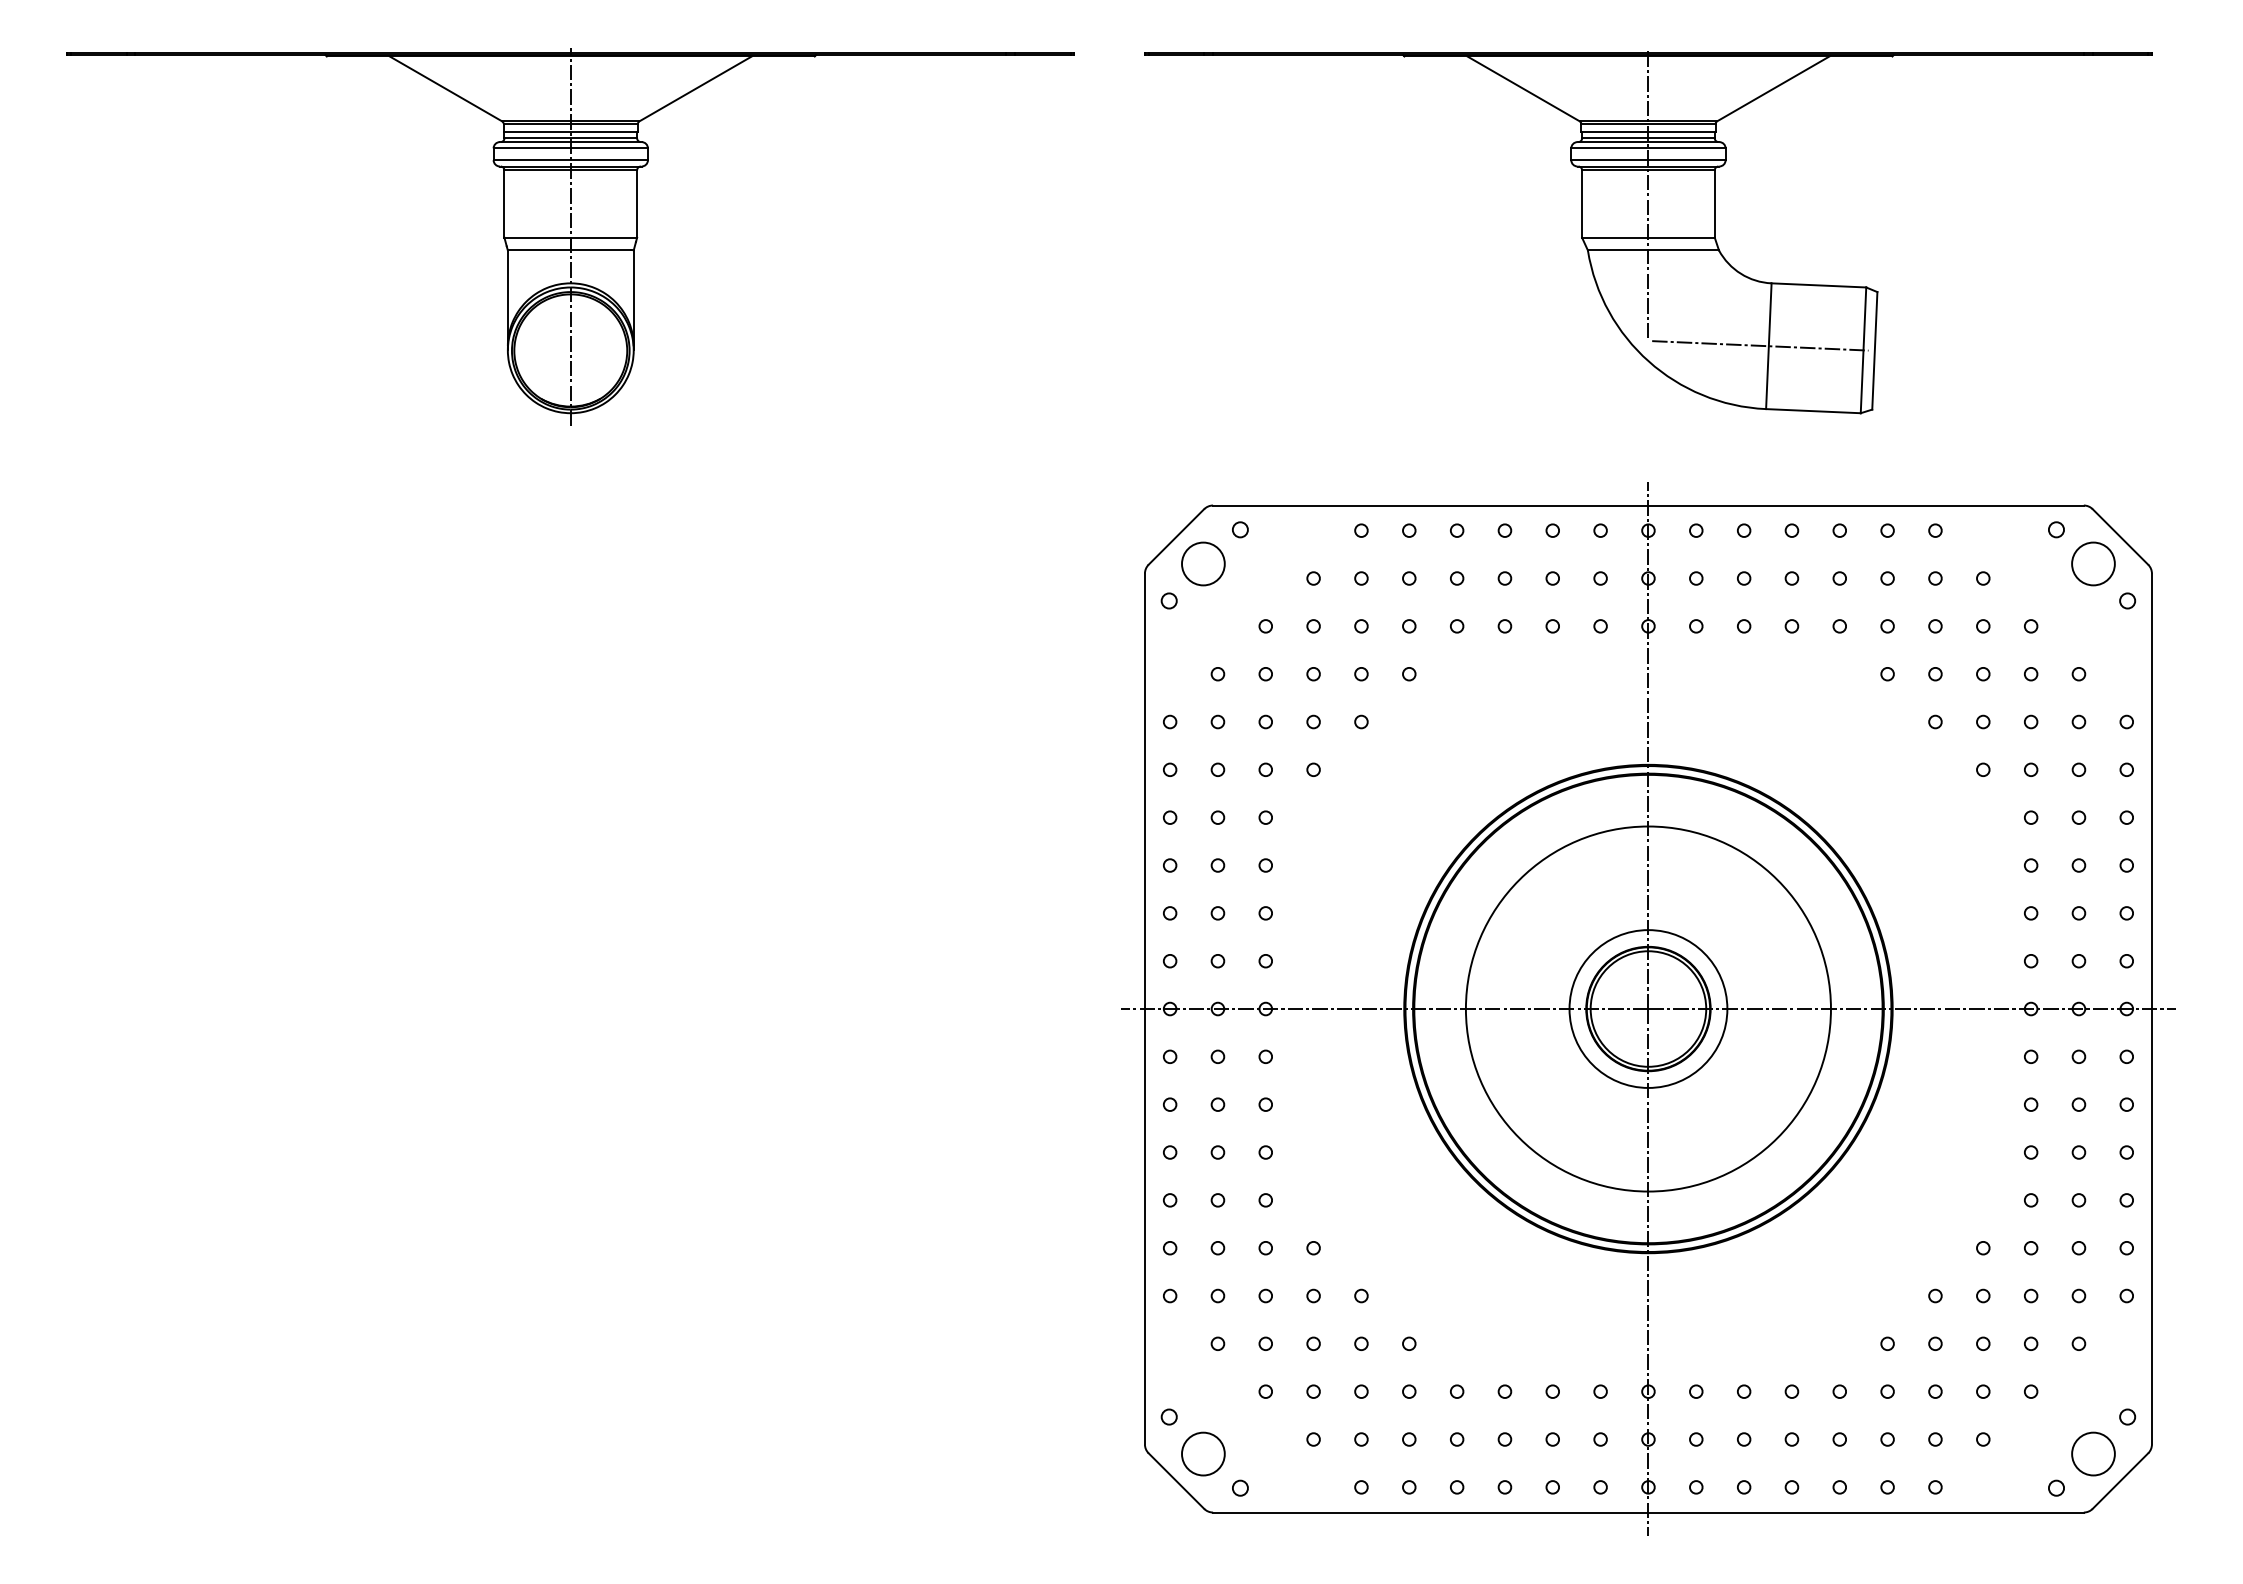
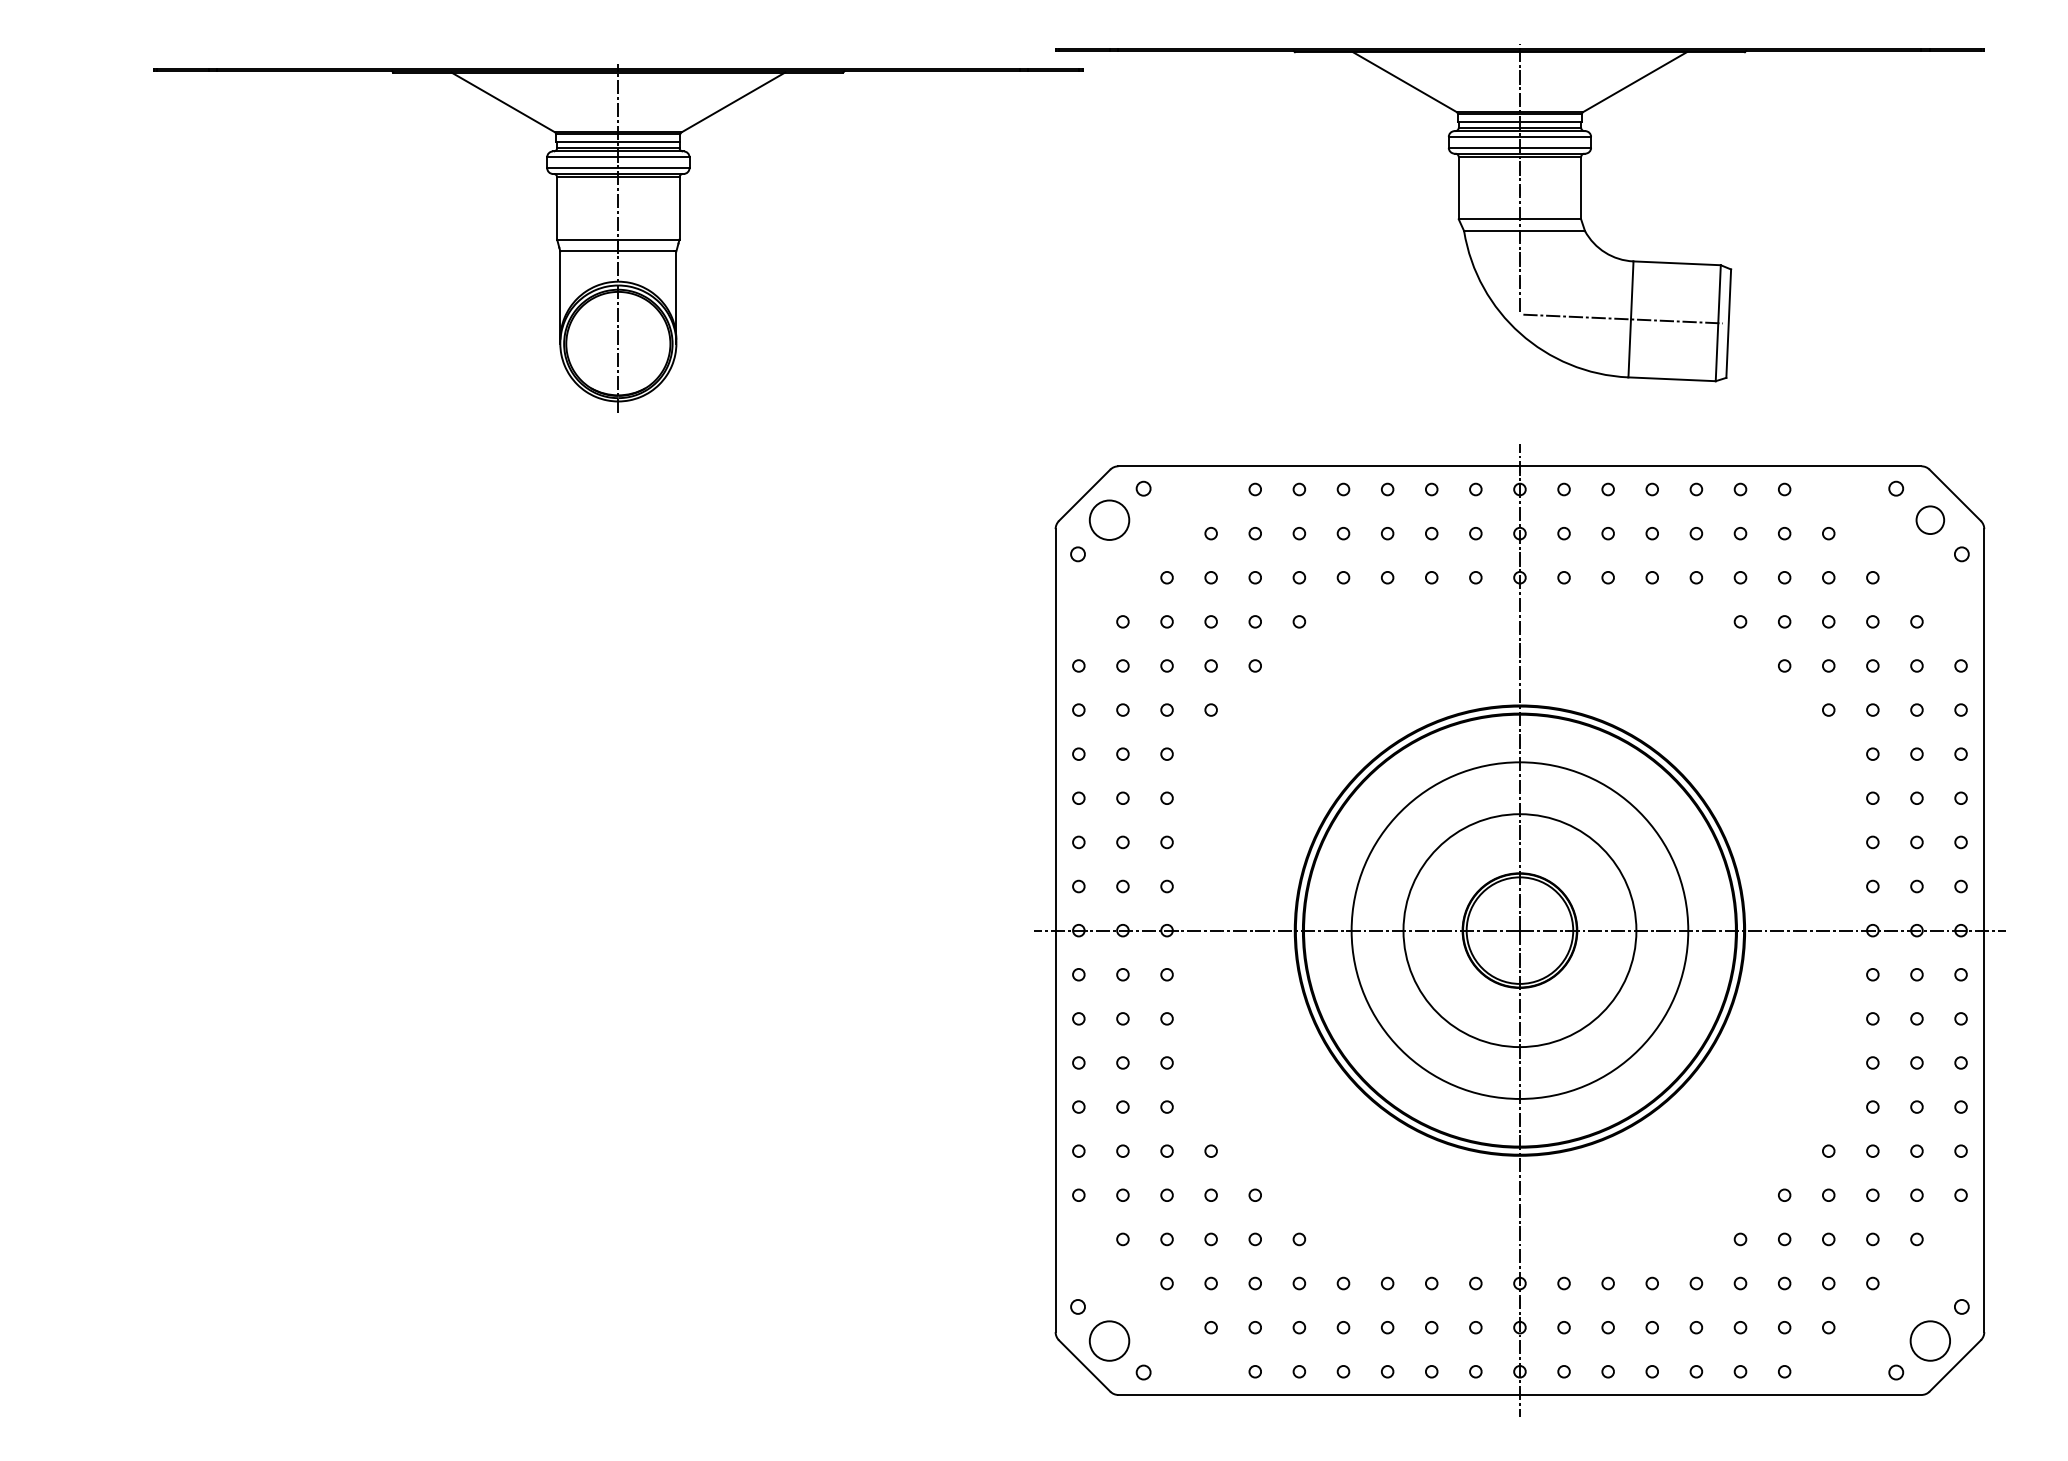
part: (570, 236) -> (618, 238), moved
circle: (2093, 563) -> (1930, 519), size x0.7
circle: (1648, 1008) -> (1519, 930), size x1.6

